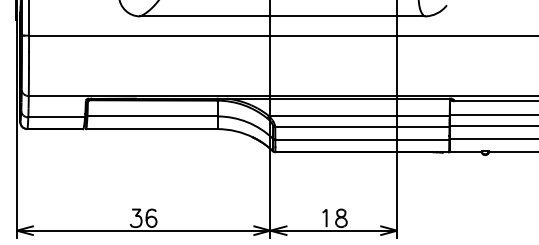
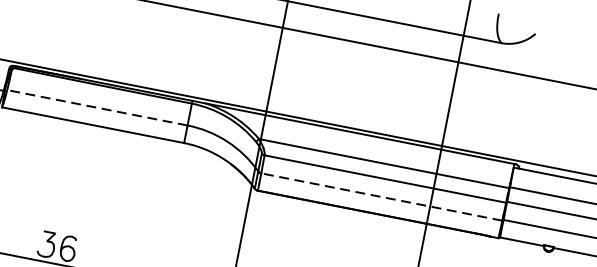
line: (152, 116) -> (97, 107), solid -> dashed
line: (362, 139) -> (382, 196), solid -> dashed

